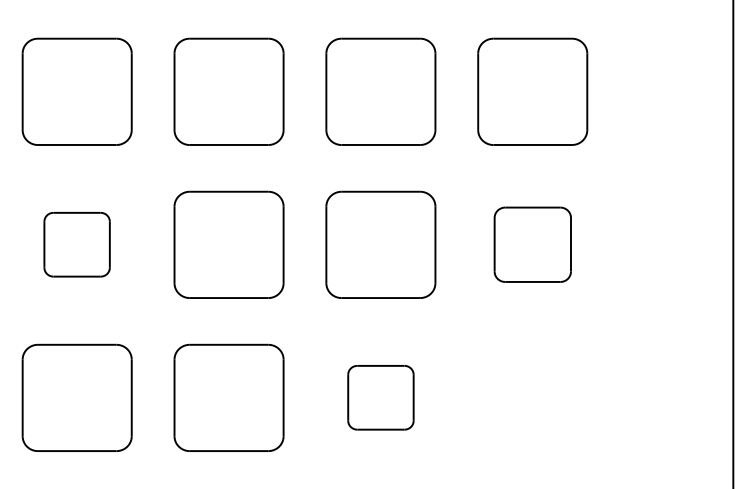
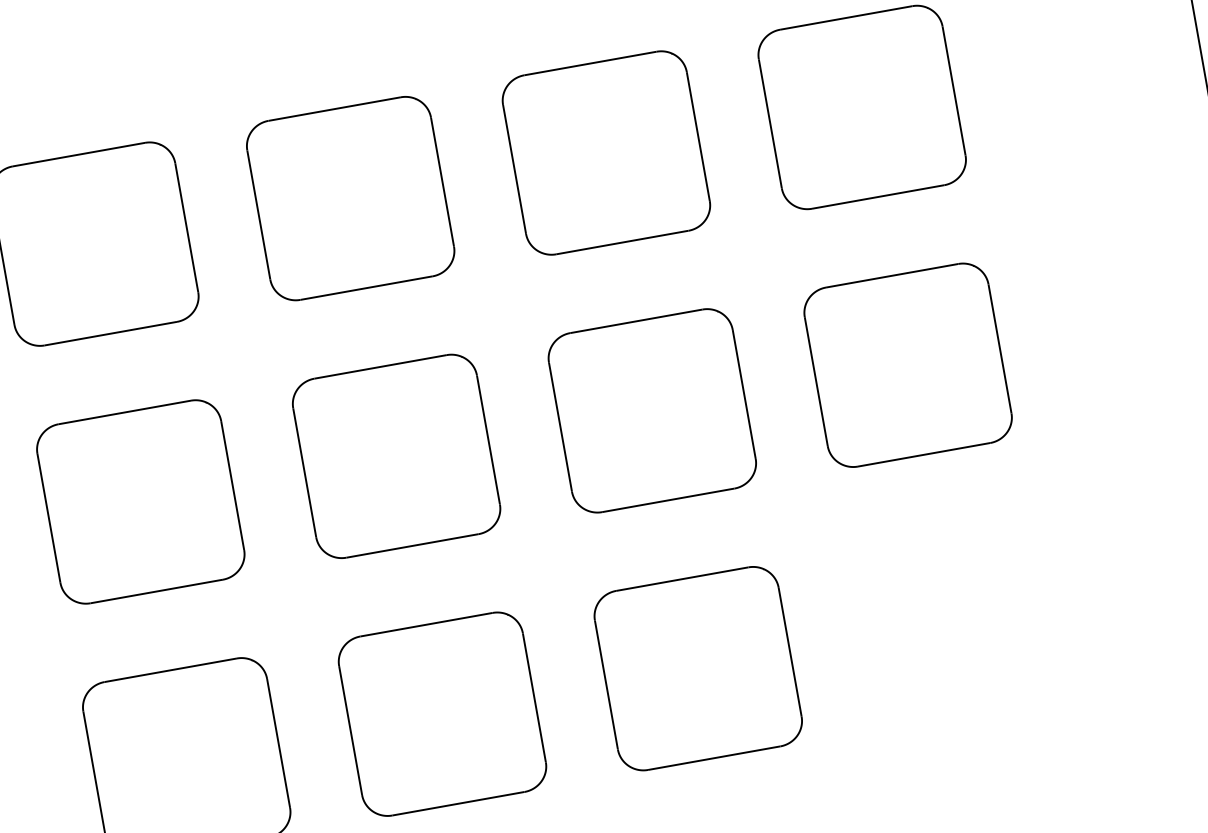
part: (76, 244) -> (139, 501), size x1.67
part: (532, 244) -> (907, 364), size x1.43
part: (380, 397) -> (697, 668), size x1.67

